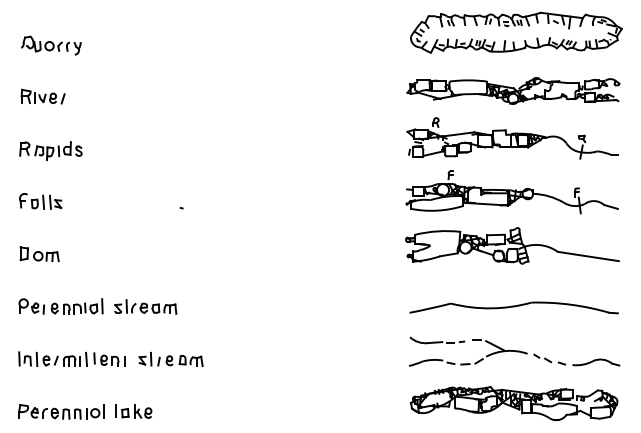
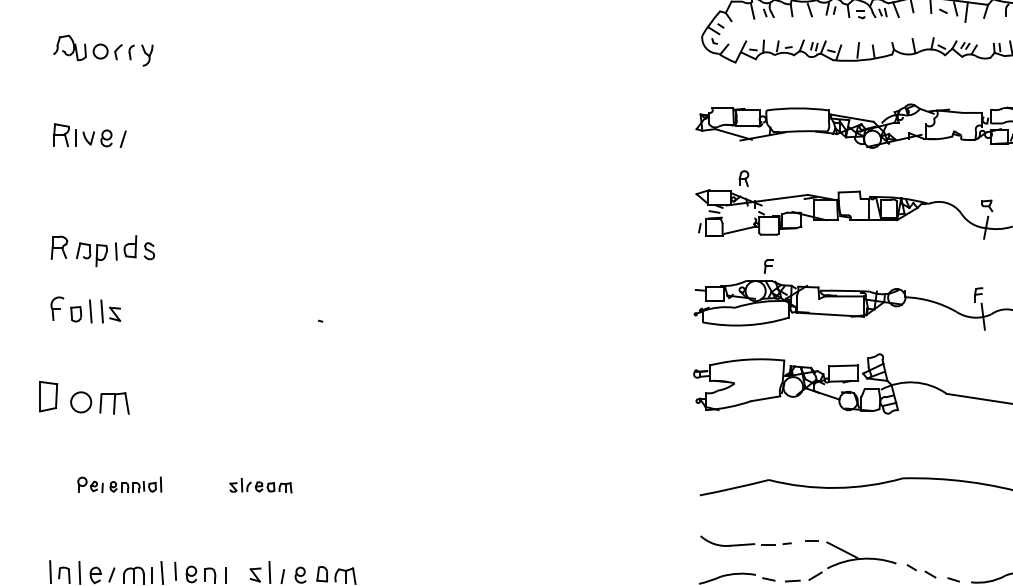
part: (50, 150) -> (102, 250), moved
part: (39, 254) -> (83, 398), size x1.4
part: (60, 306) -> (118, 484), size x0.6
part: (145, 306) -> (260, 484), size x0.6

